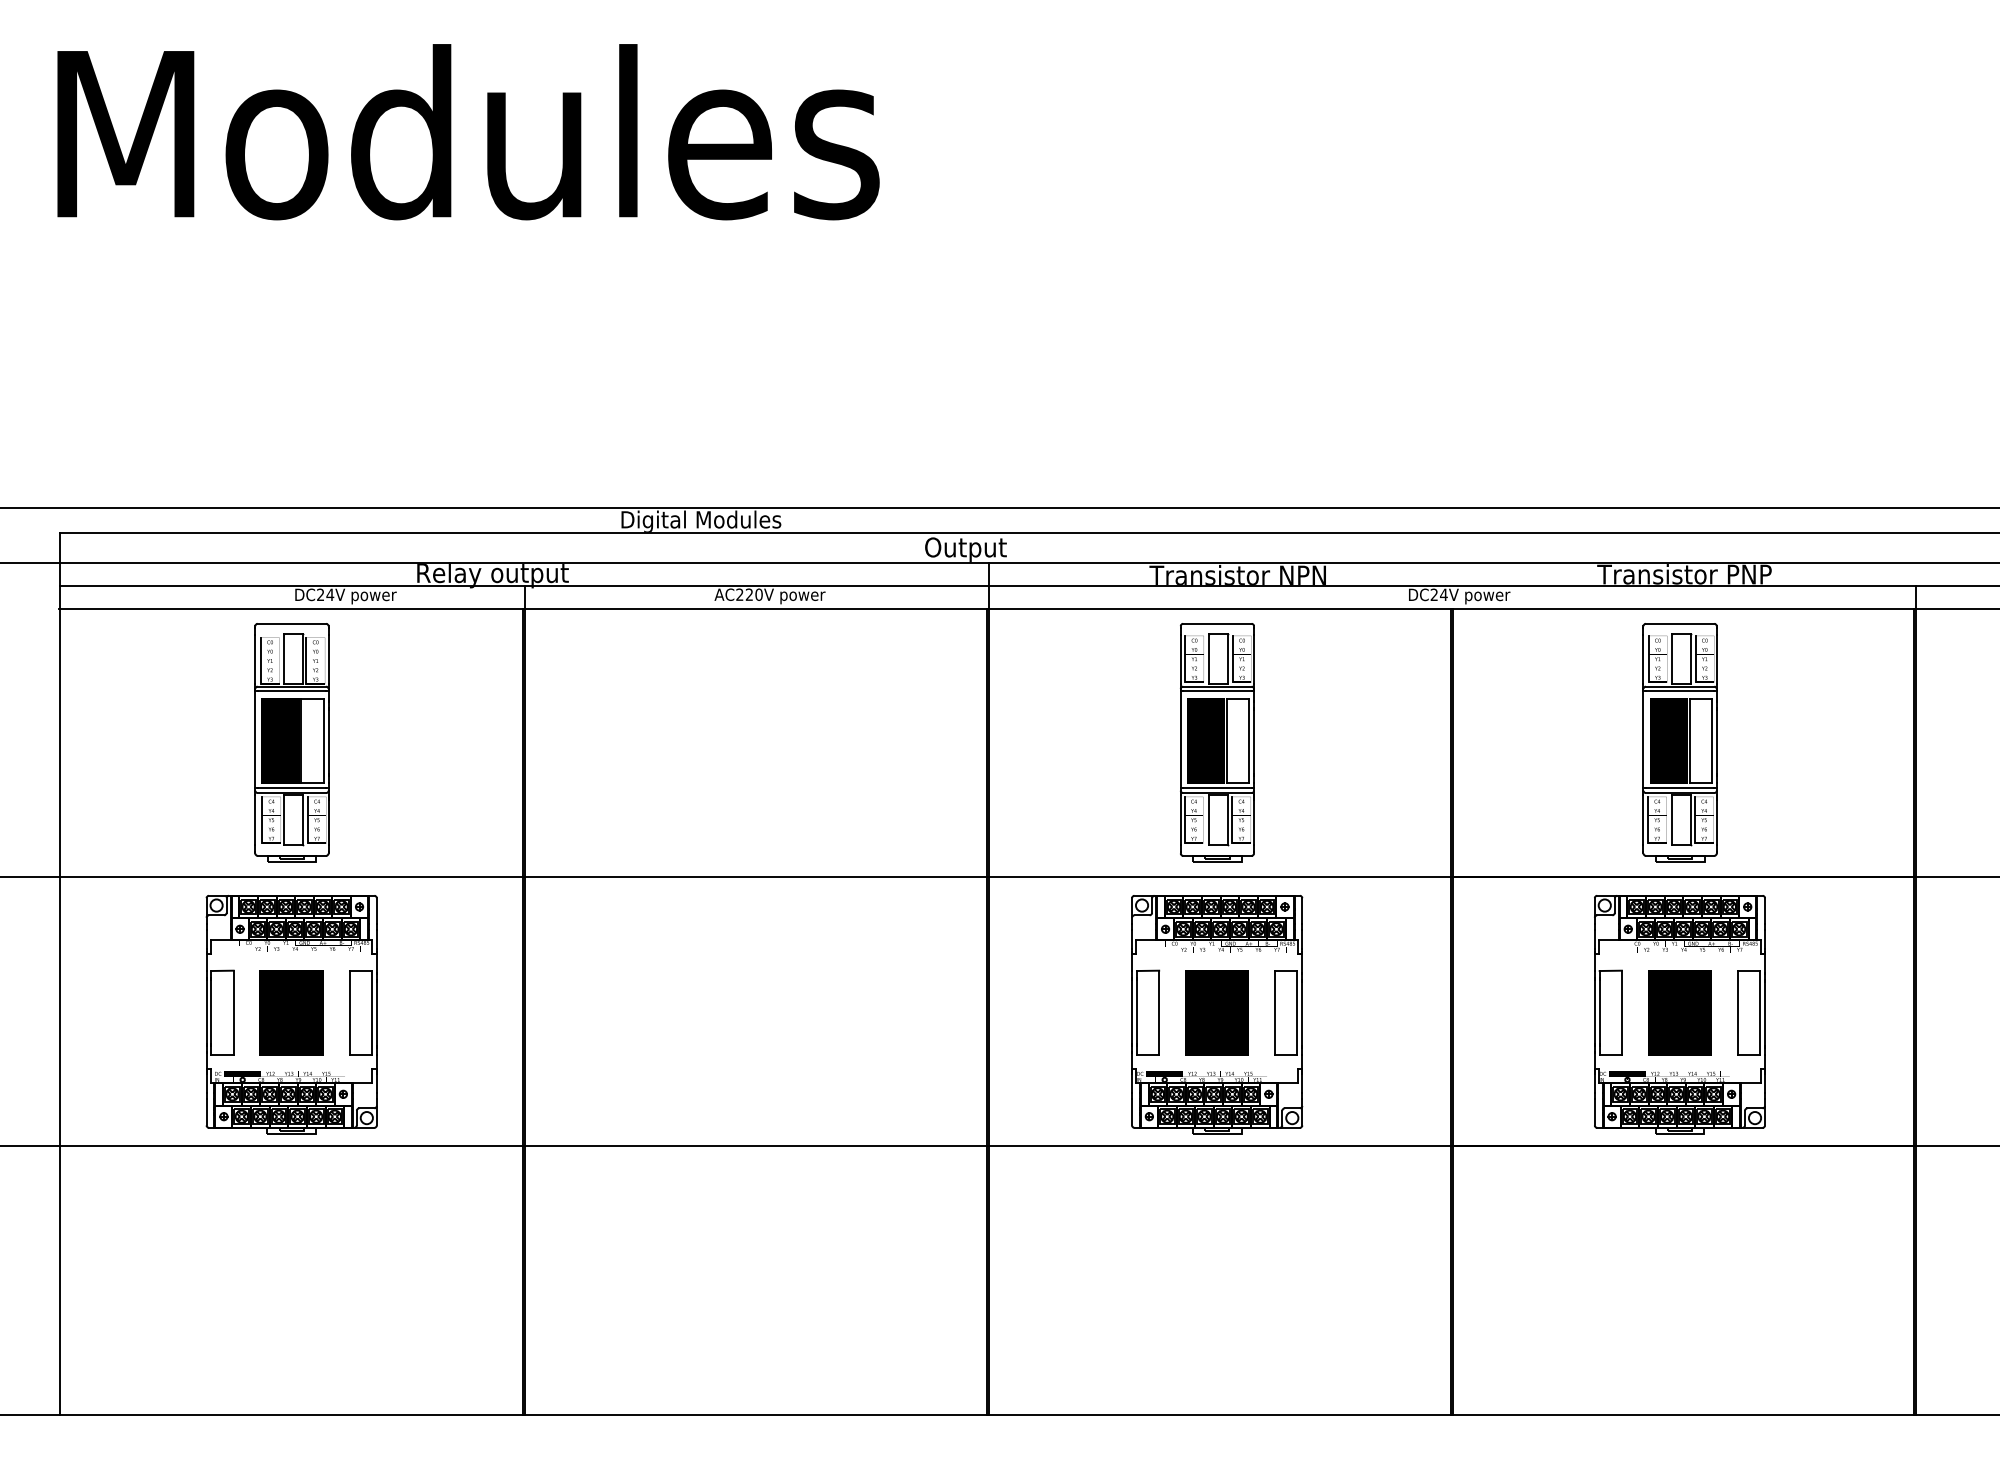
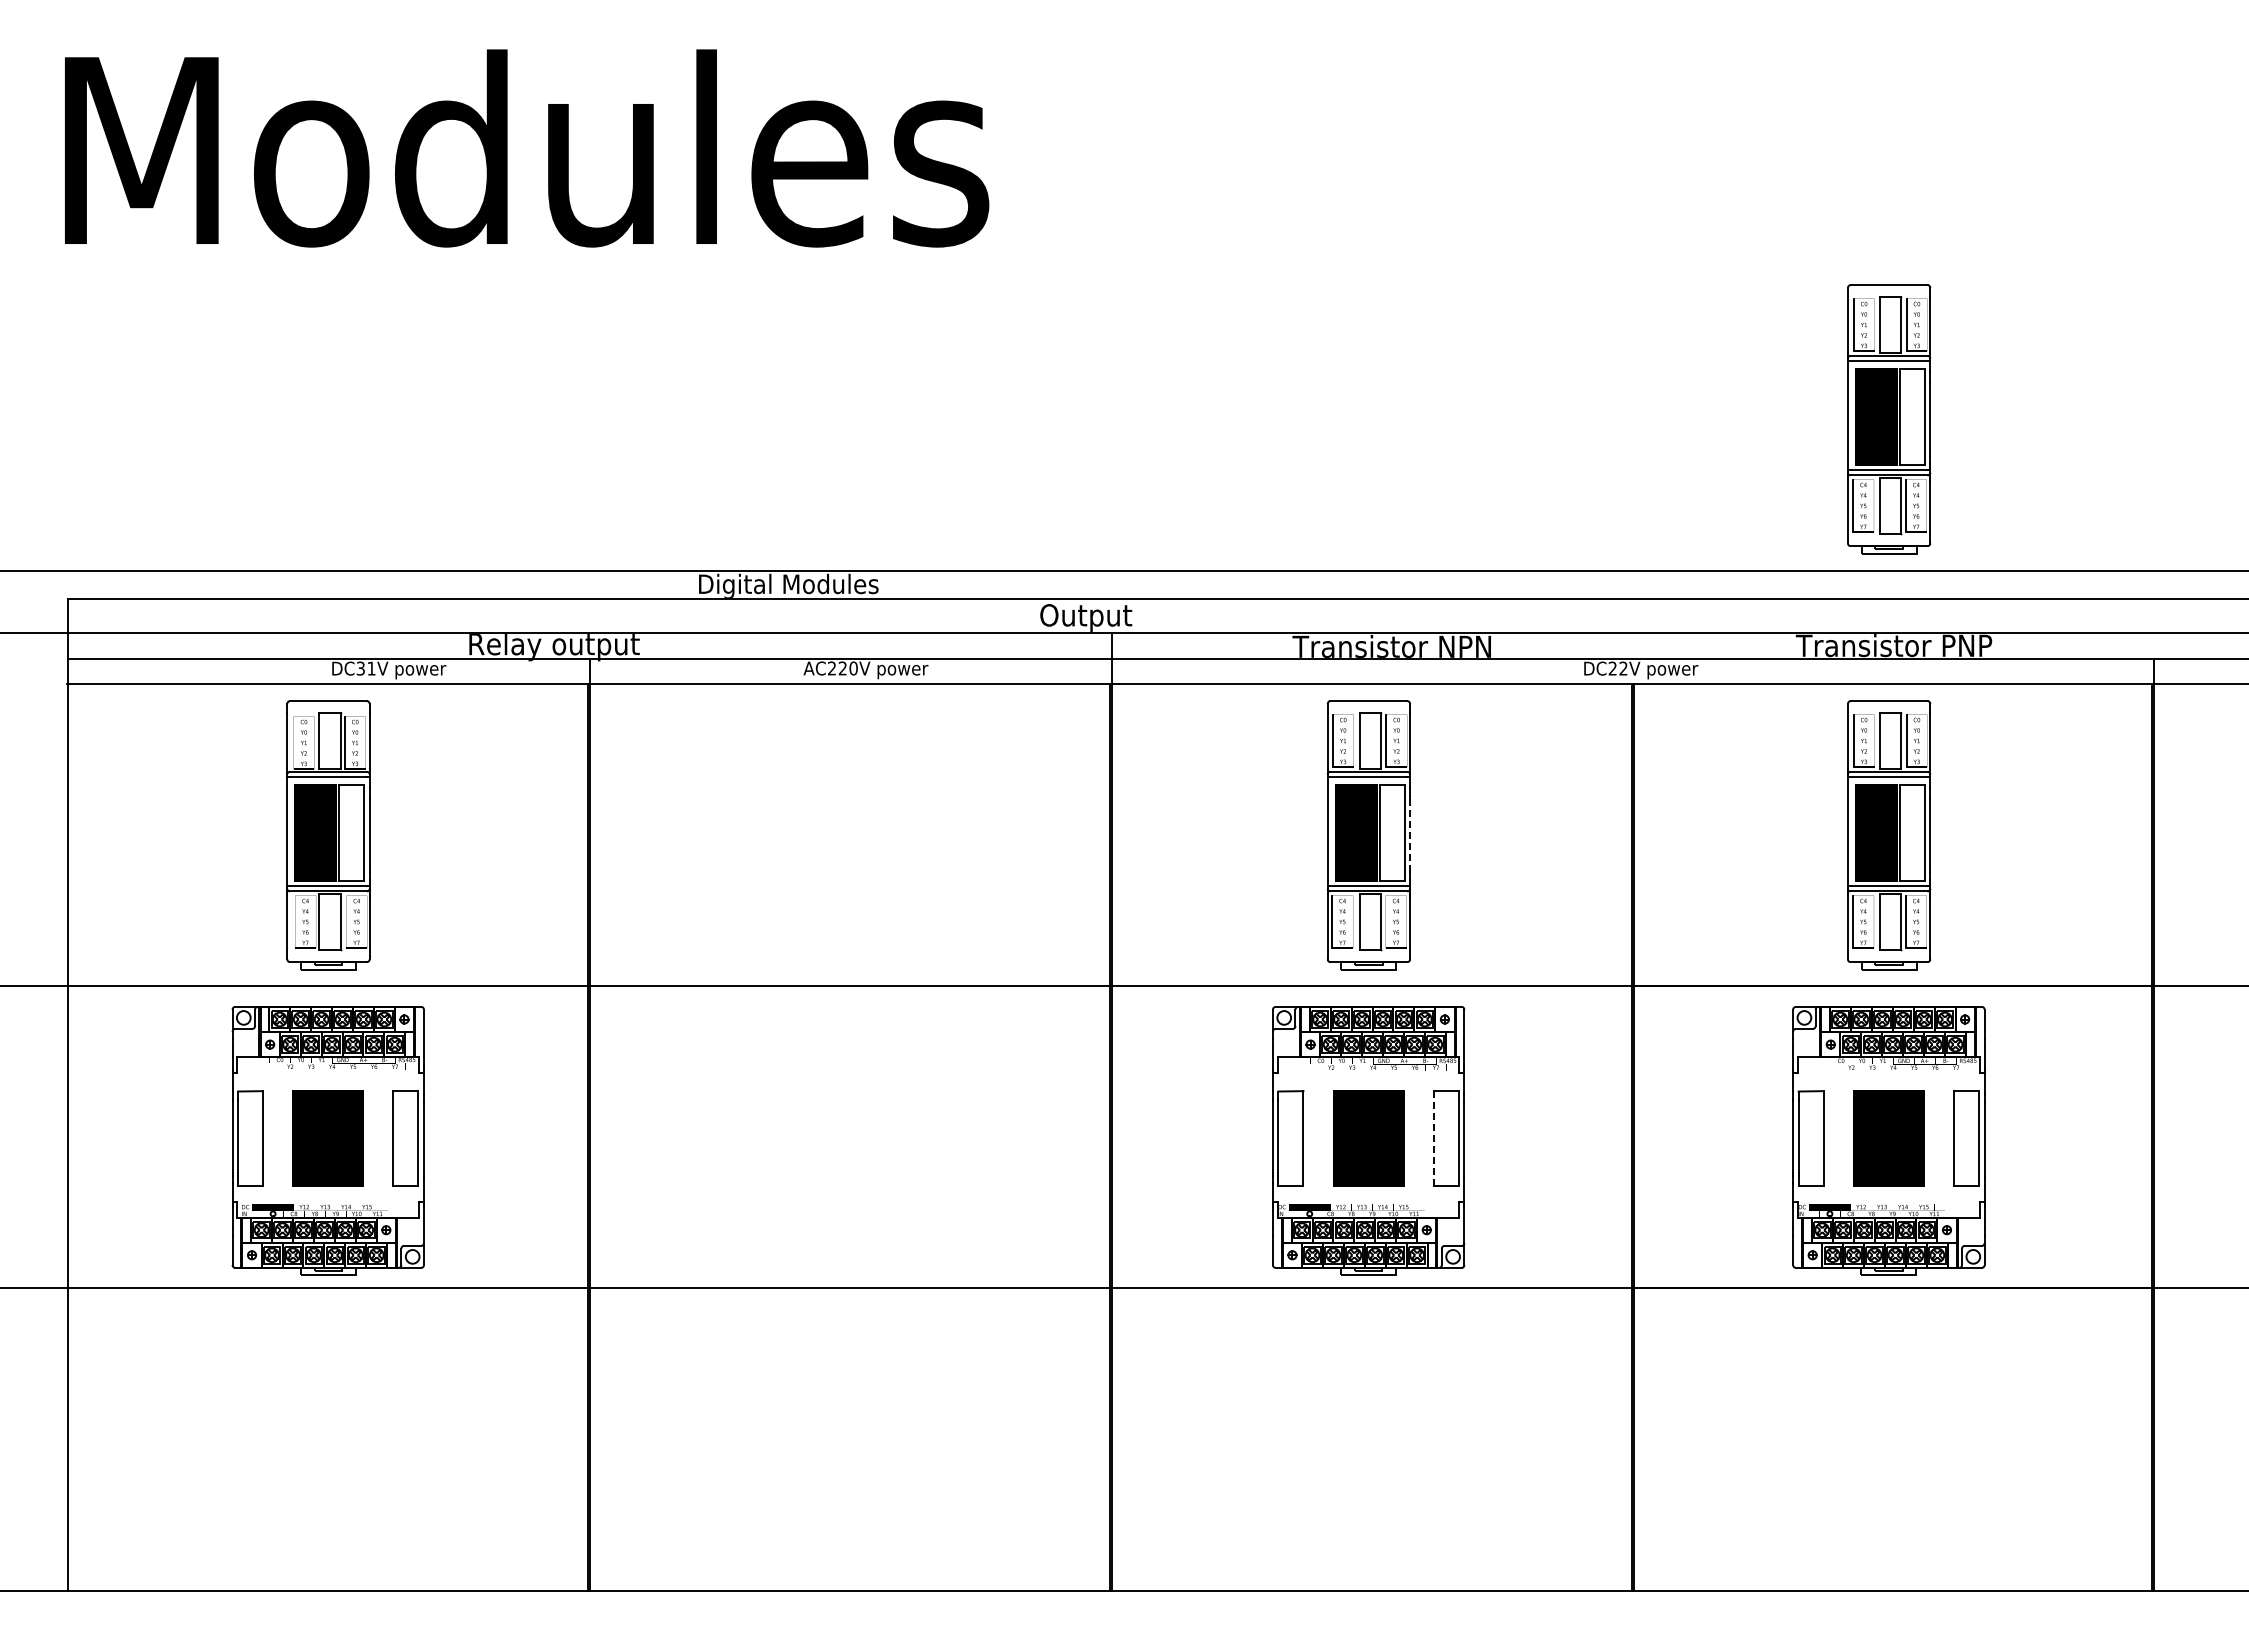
part: (1680, 373) -> (1889, 419), added
text: (324, 594) -> (365, 668), DC24V -> DC31V
text: (1443, 594) -> (1623, 668), DC24V -> DC22V
line: (260, 660) -> (293, 742), removed
line: (1254, 742) -> (1410, 834), solid -> dashed
line: (262, 819) -> (295, 921), removed
line: (307, 819) -> (346, 921), removed
line: (1232, 819) -> (1385, 921), removed
line: (1274, 1012) -> (1433, 1138), solid -> dashed

